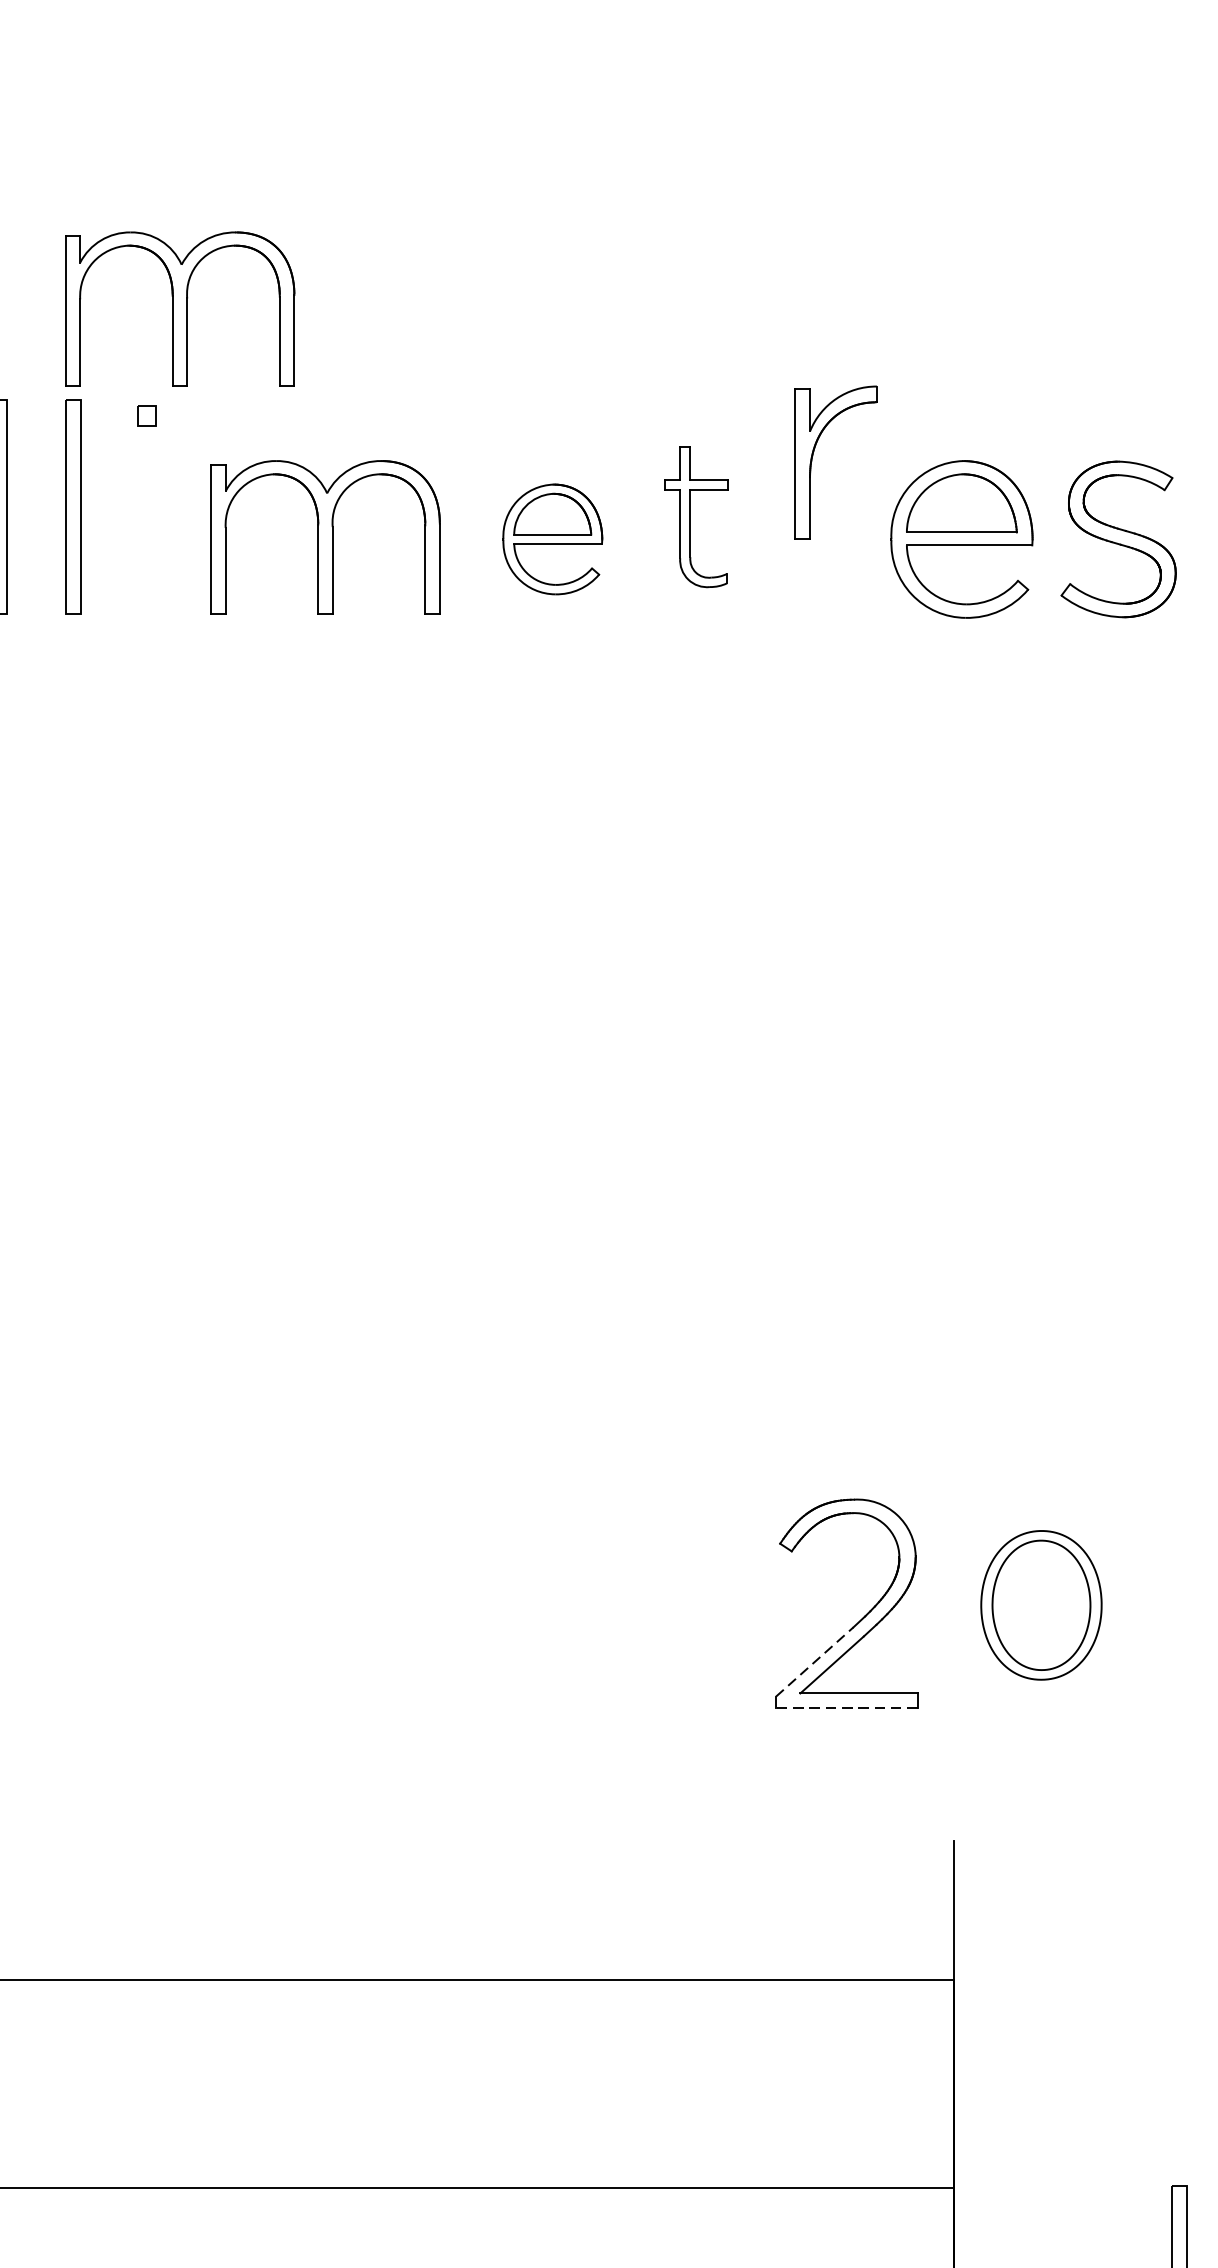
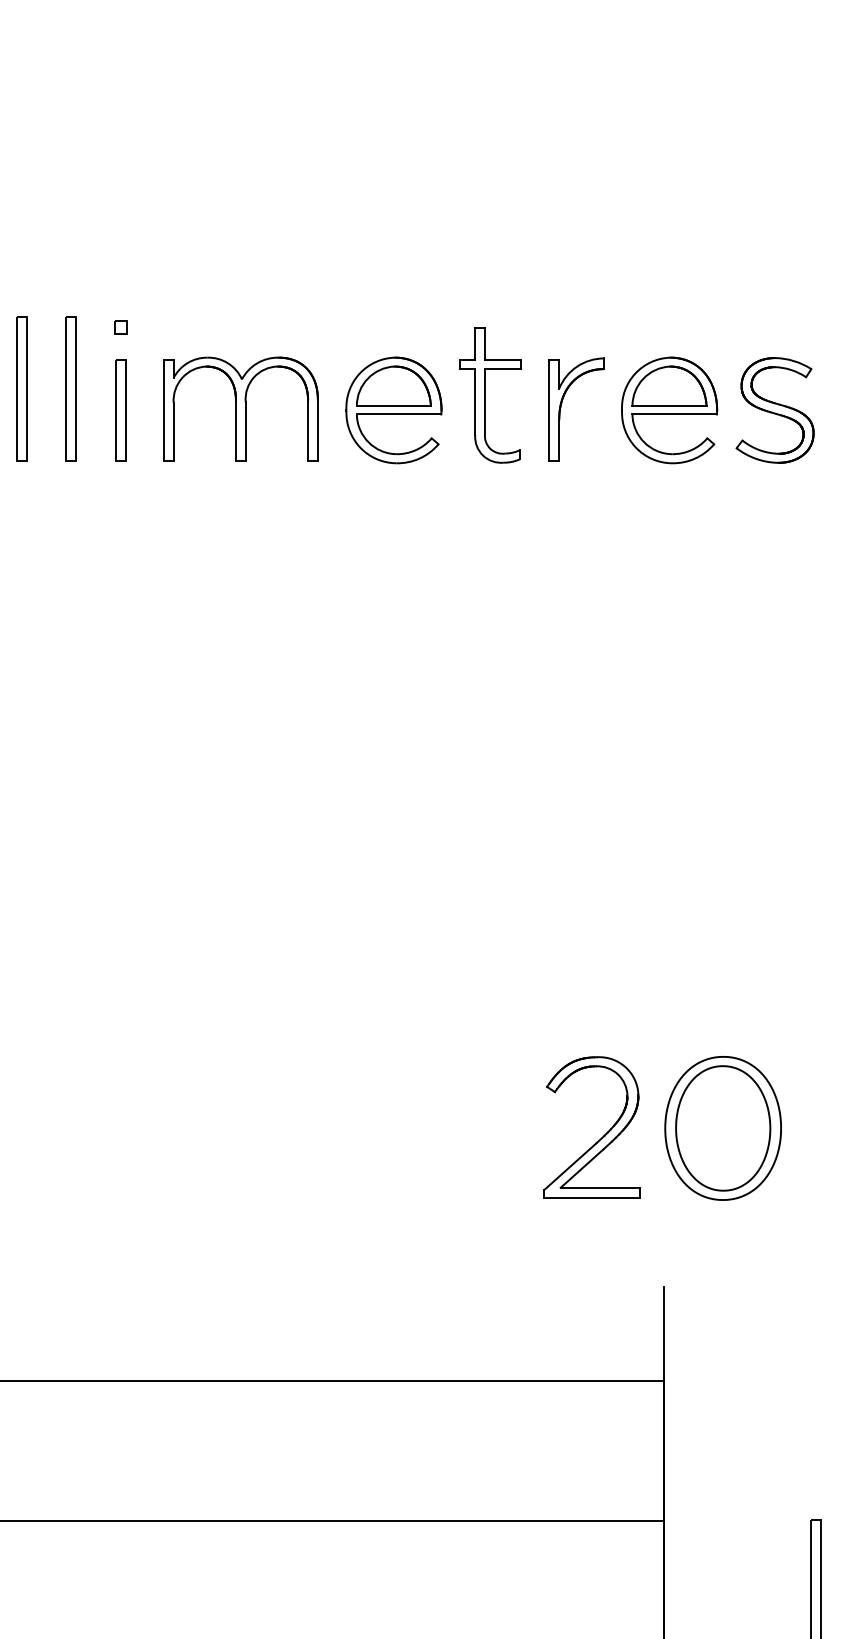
part: (179, 307) -> (142, 254), removed
part: (813, 460) -> (561, 408), moved
part: (696, 517) -> (490, 395), size x1.43
part: (146, 539) -> (120, 410), added
part: (552, 539) -> (393, 410), size x1.43
part: (1040, 1605) -> (722, 1128), size x1.43
line: (814, 1661) -> (570, 1166), dashed -> solid
line: (847, 1707) -> (592, 1197), dashed -> solid

